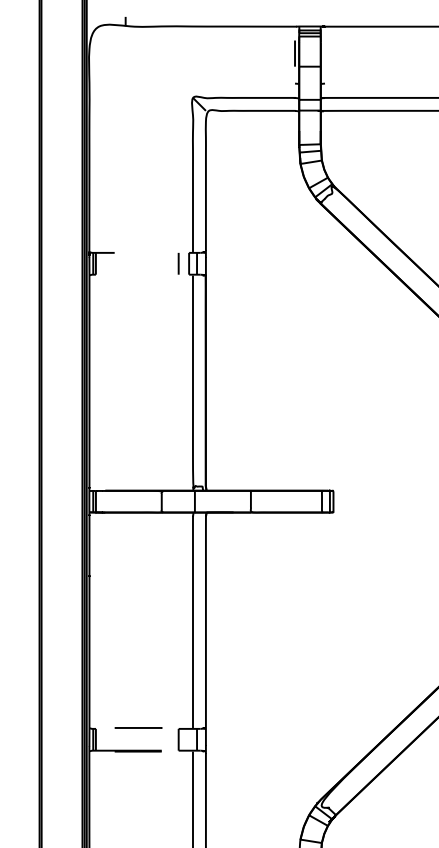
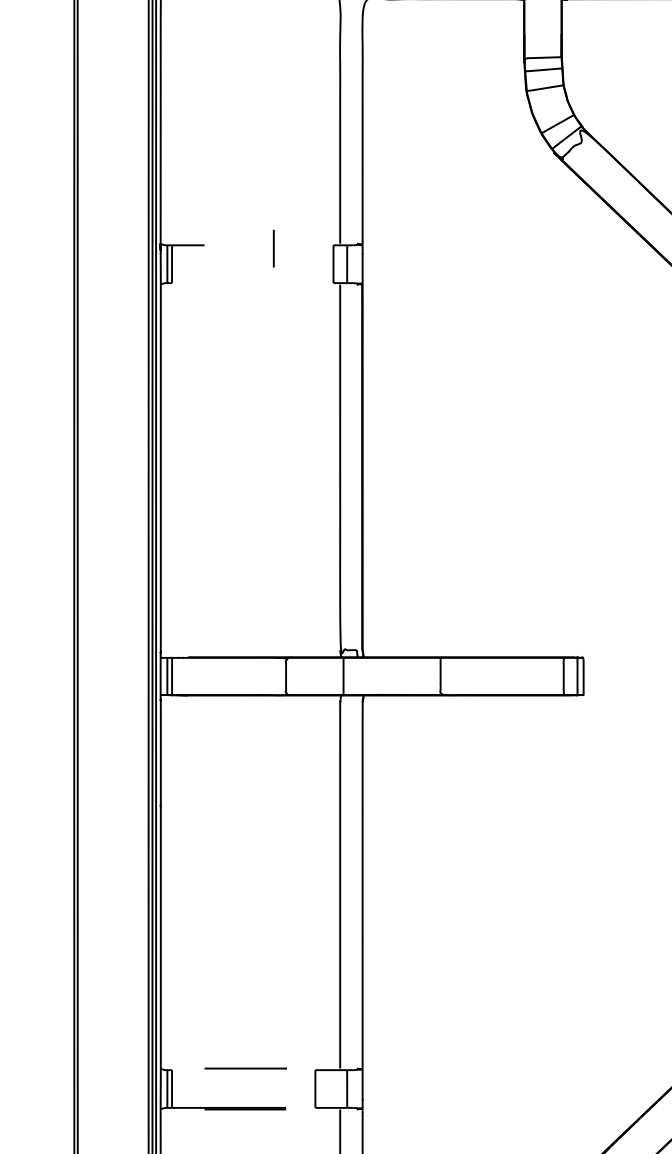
line: (178, 263) -> (273, 248), moved

